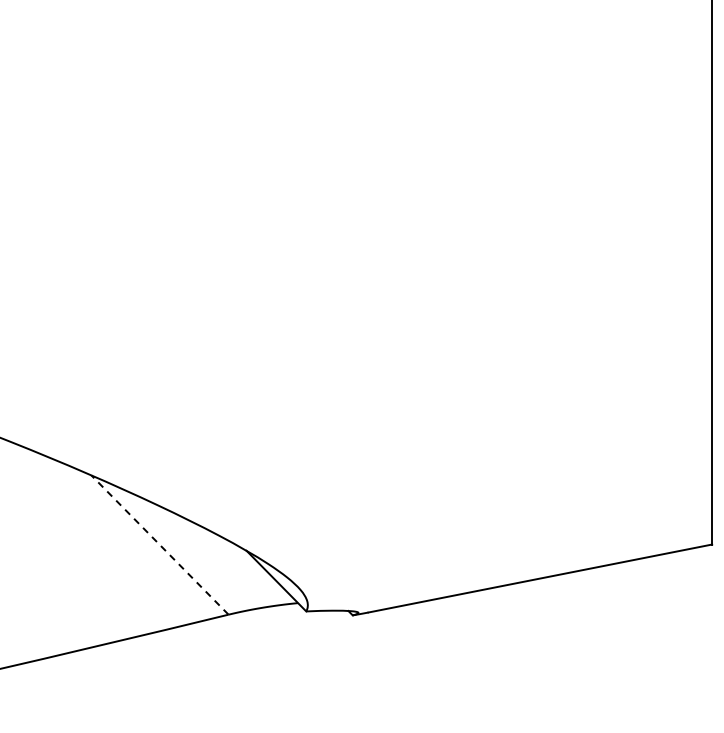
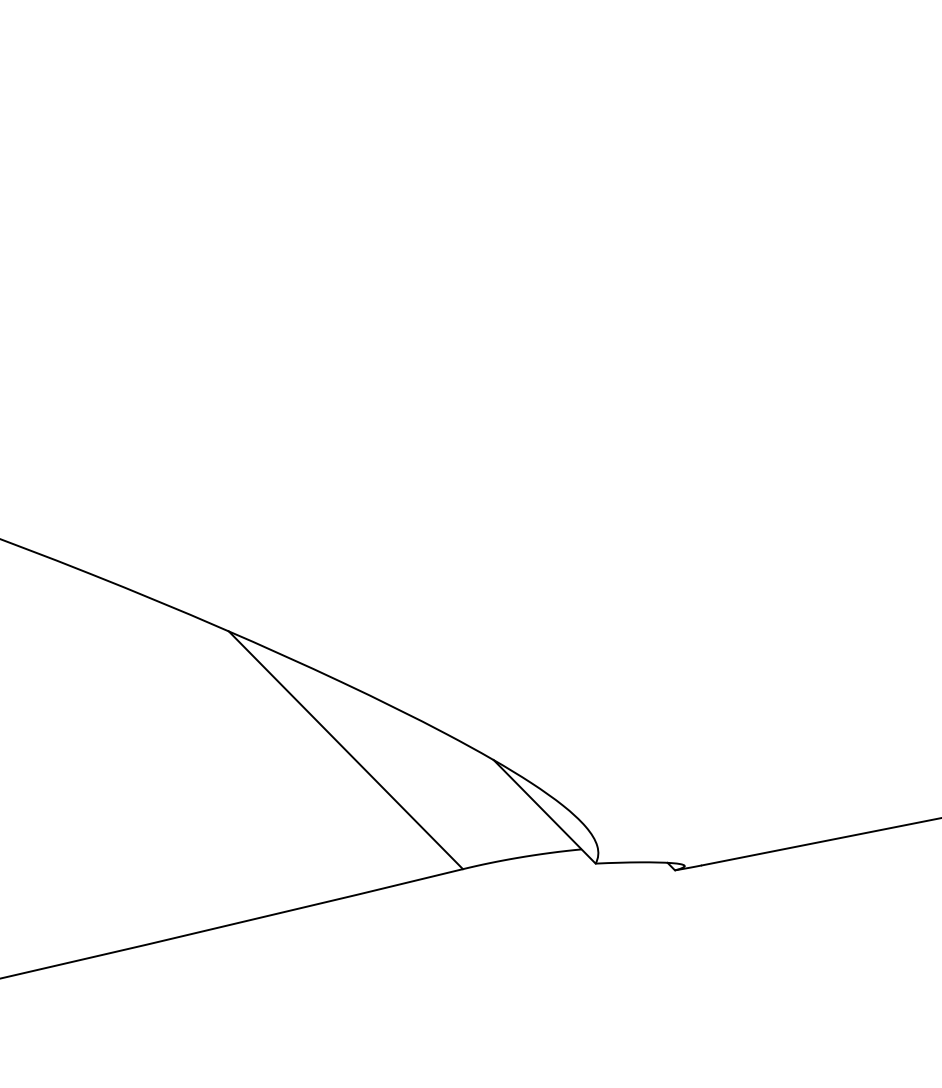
line: (159, 545) -> (345, 751), dashed -> solid

